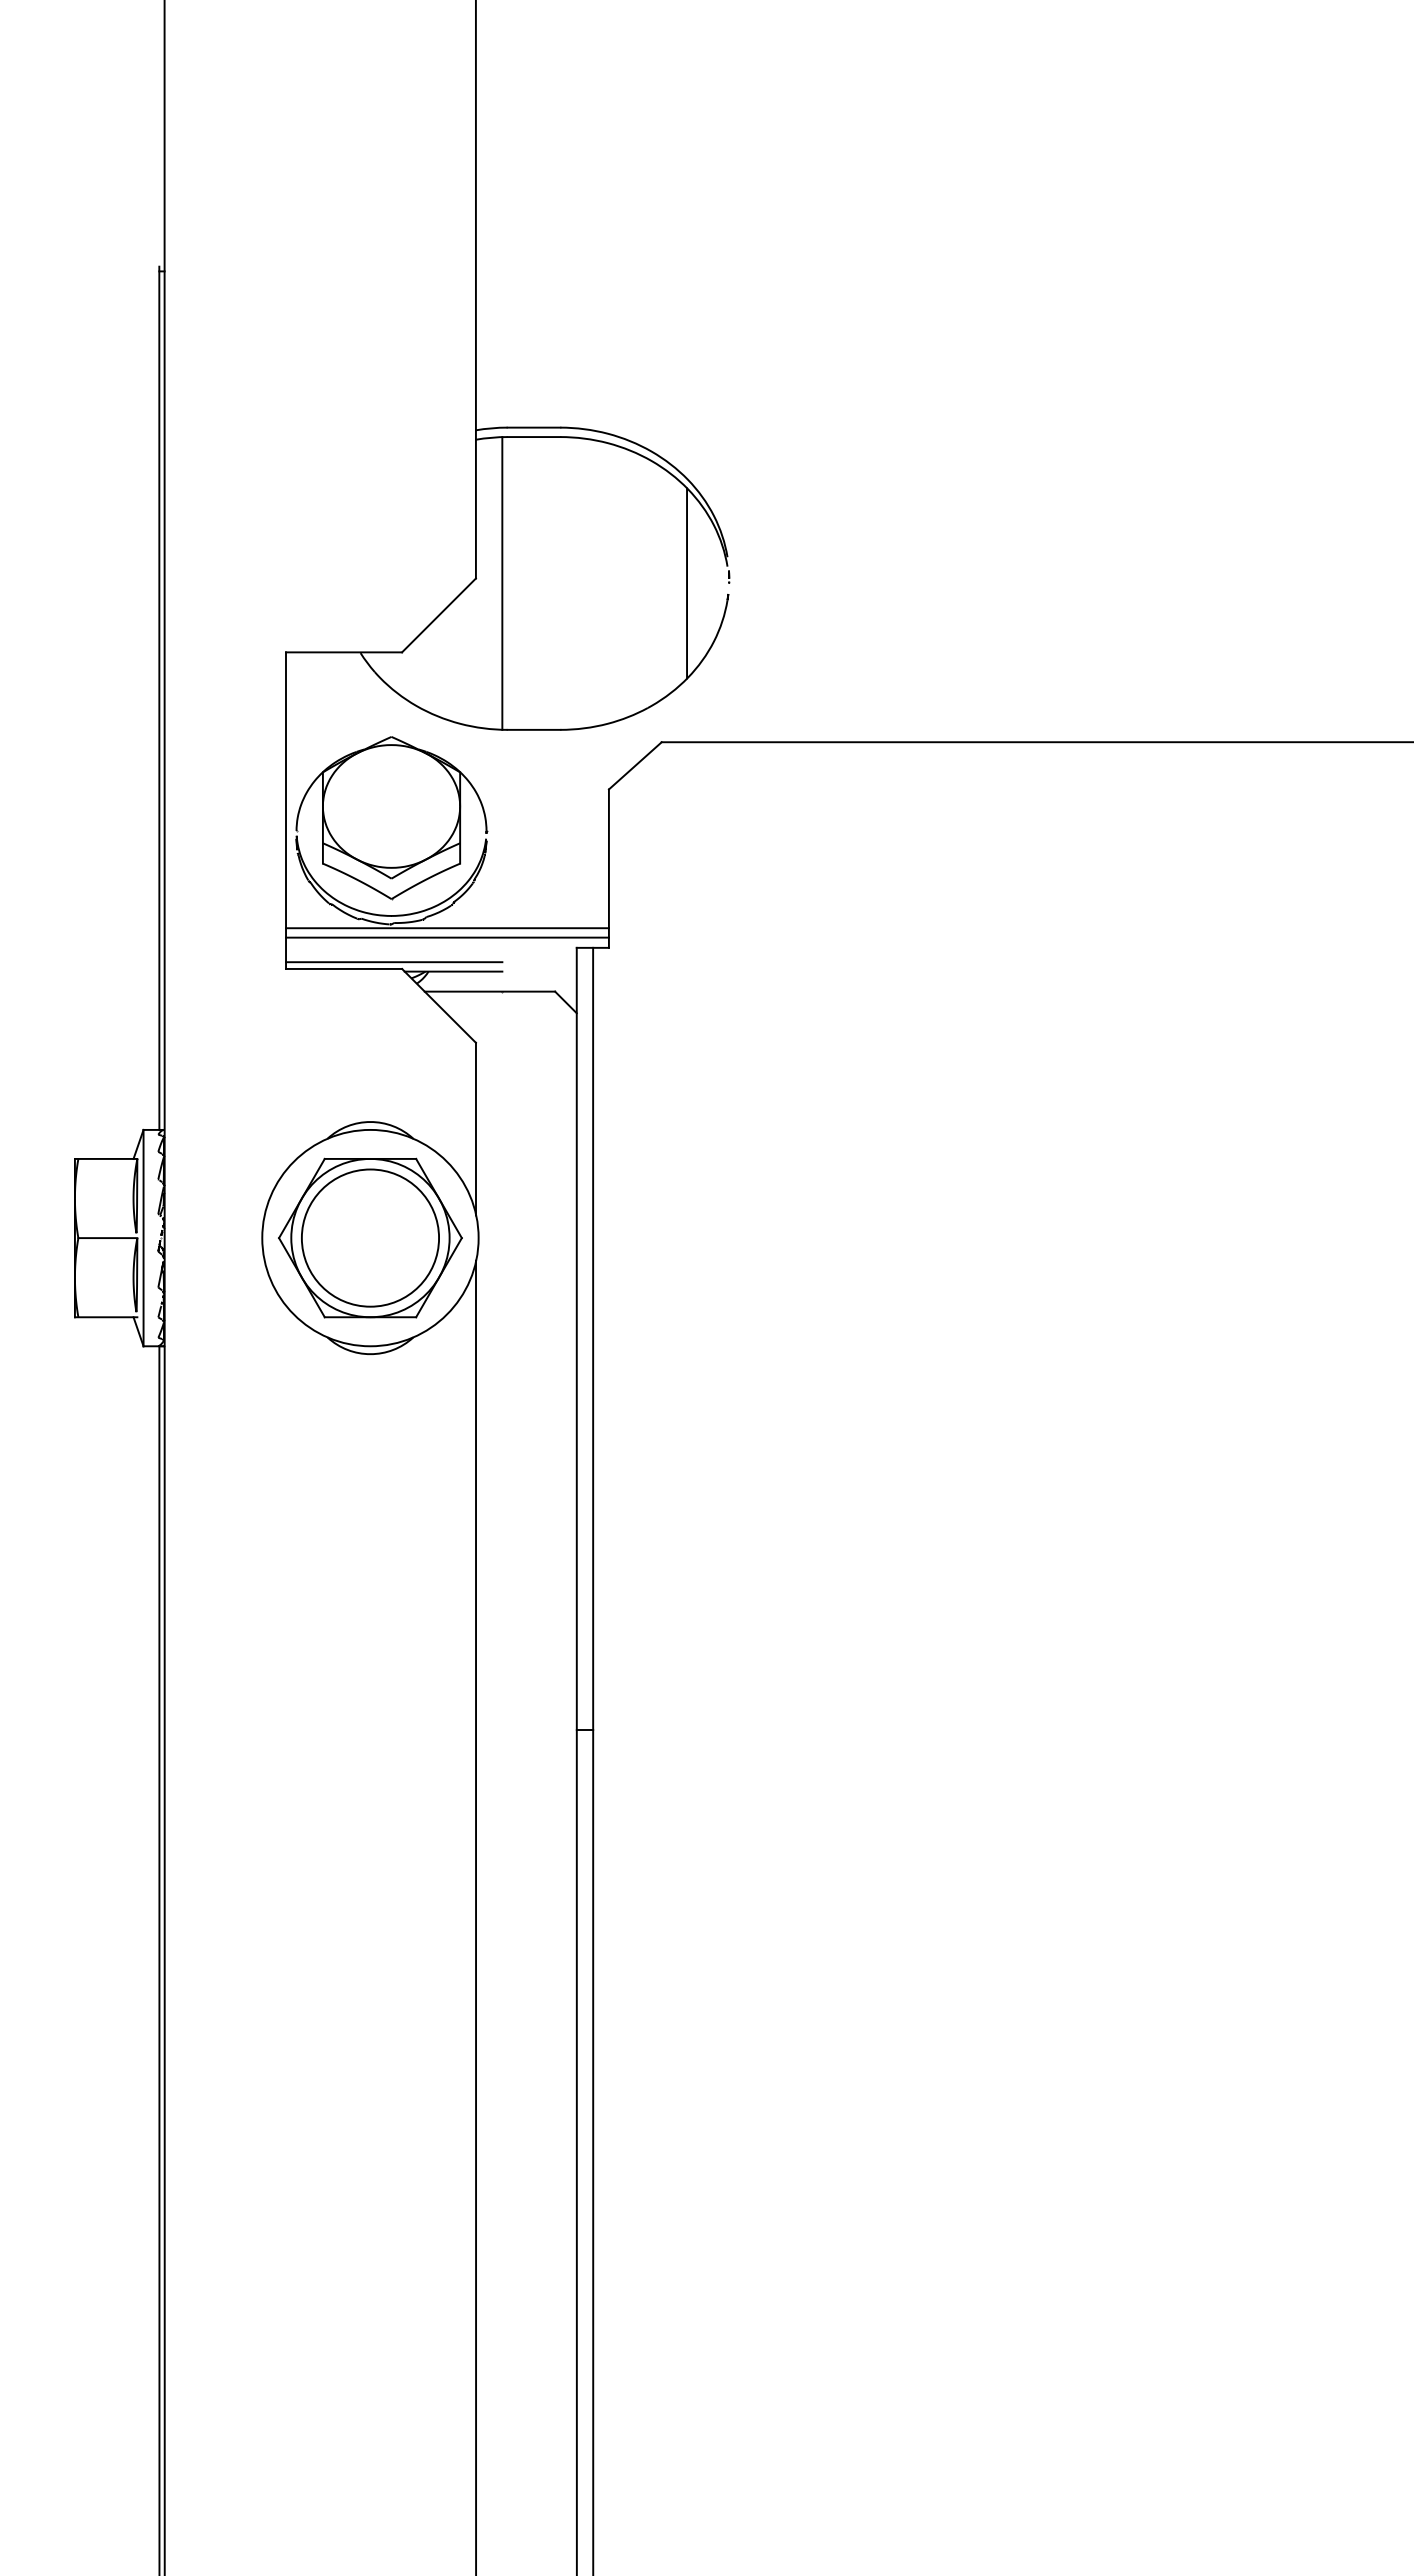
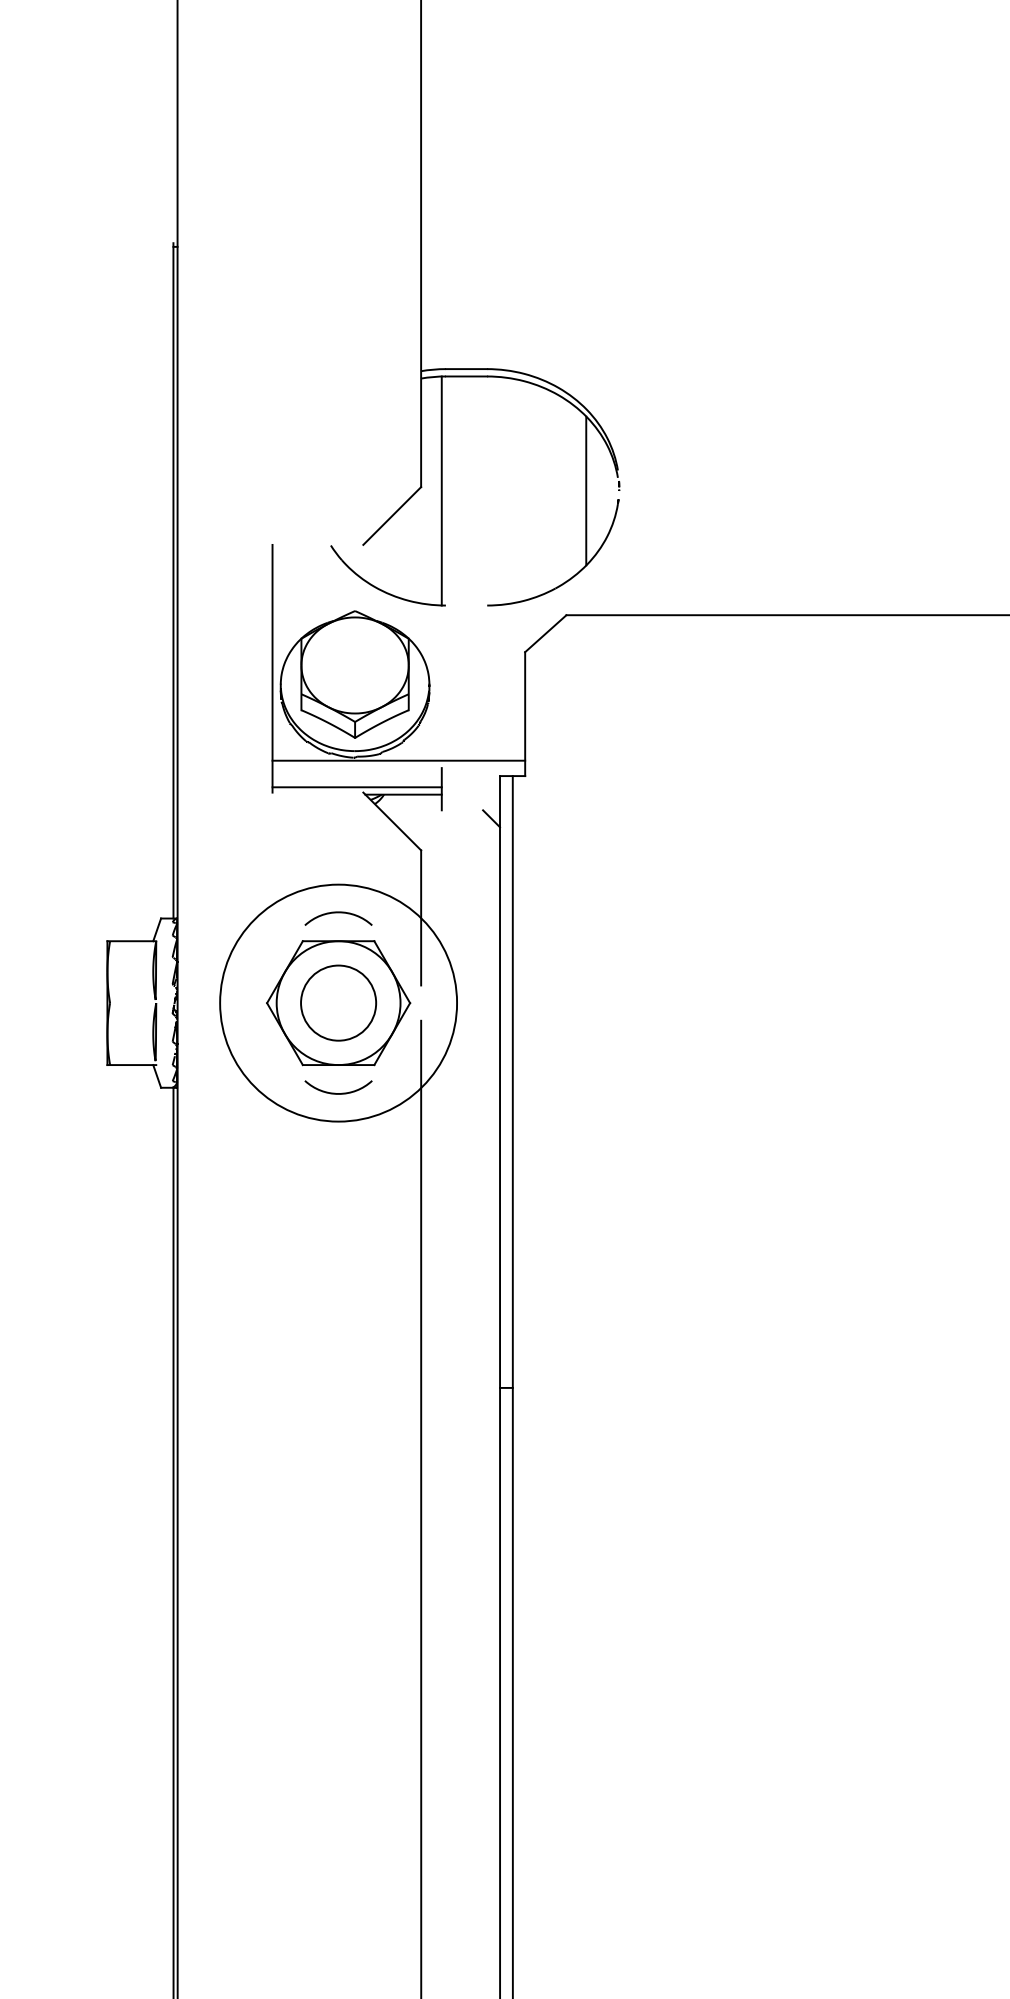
line: (343, 652) -> (317, 545), removed
line: (533, 729) -> (466, 605), removed
line: (447, 937) -> (398, 767), removed
line: (344, 968) -> (318, 792), removed
line: (489, 991) -> (431, 810), removed
line: (143, 1237) -> (161, 1002), removed
circle: (370, 1237) -> (338, 1002), size x0.7
circle: (370, 1237) -> (338, 1002), size x1.4
line: (107, 1238) -> (132, 1003), removed

